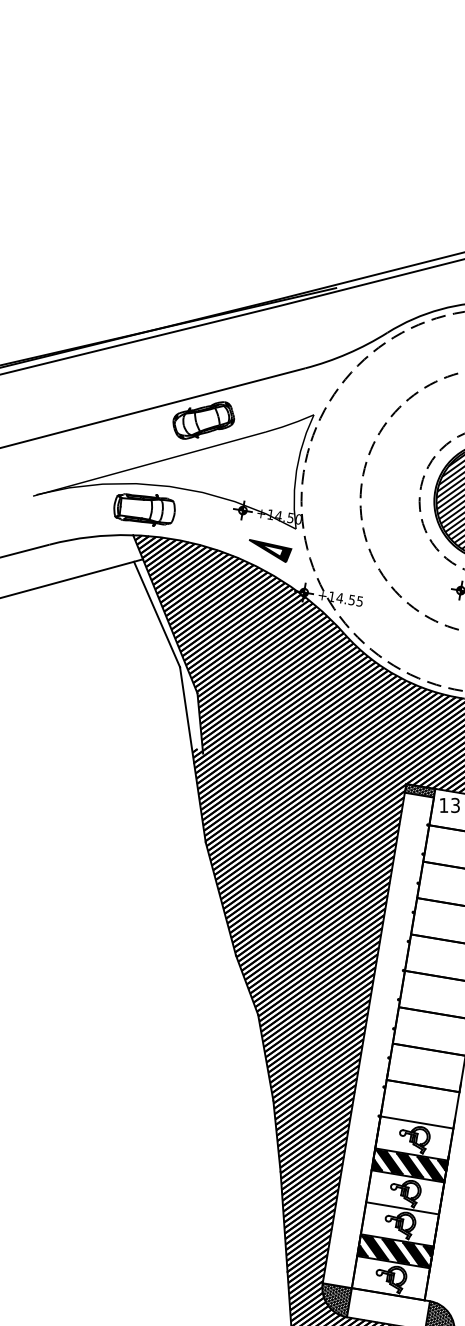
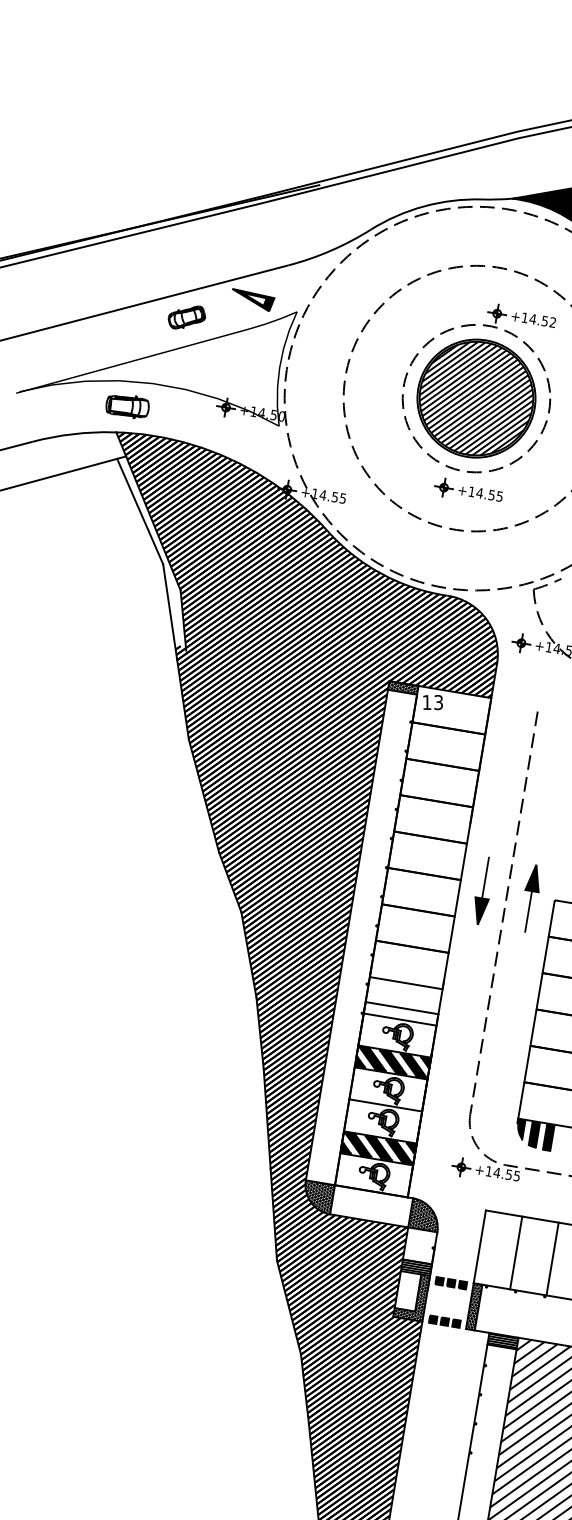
part: (203, 420) -> (186, 317), size x0.6
part: (144, 509) -> (127, 406), size x0.7
part: (270, 550) -> (253, 299), moved
line: (422, 1086) -> (401, 1008), moved

